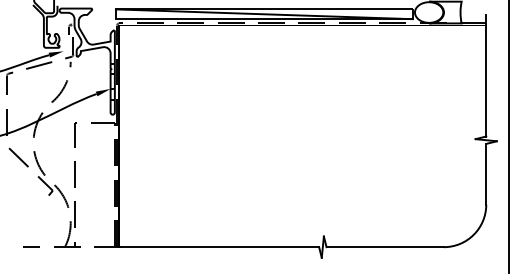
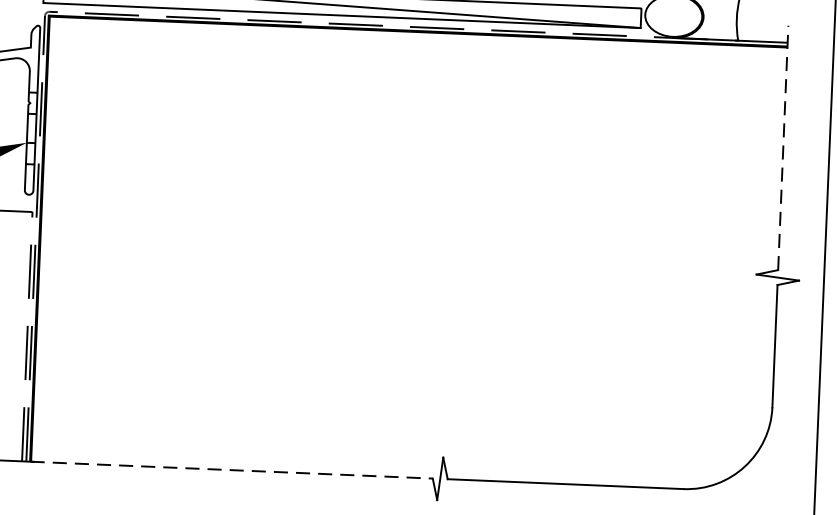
line: (486, 75) -> (783, 147), solid -> dashed
line: (219, 247) -> (232, 470), solid -> dashed

